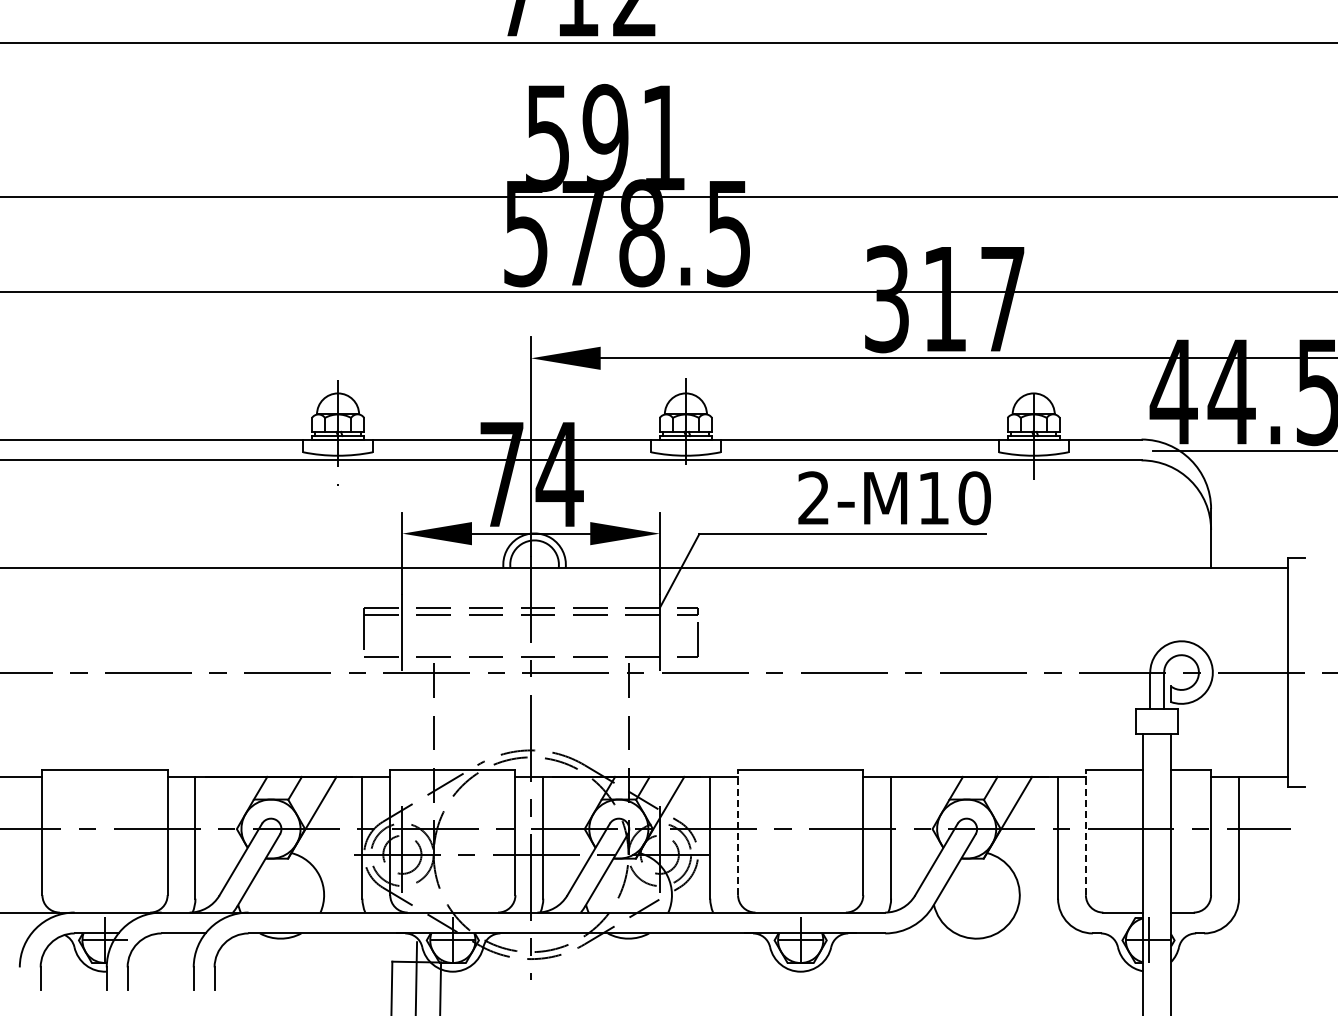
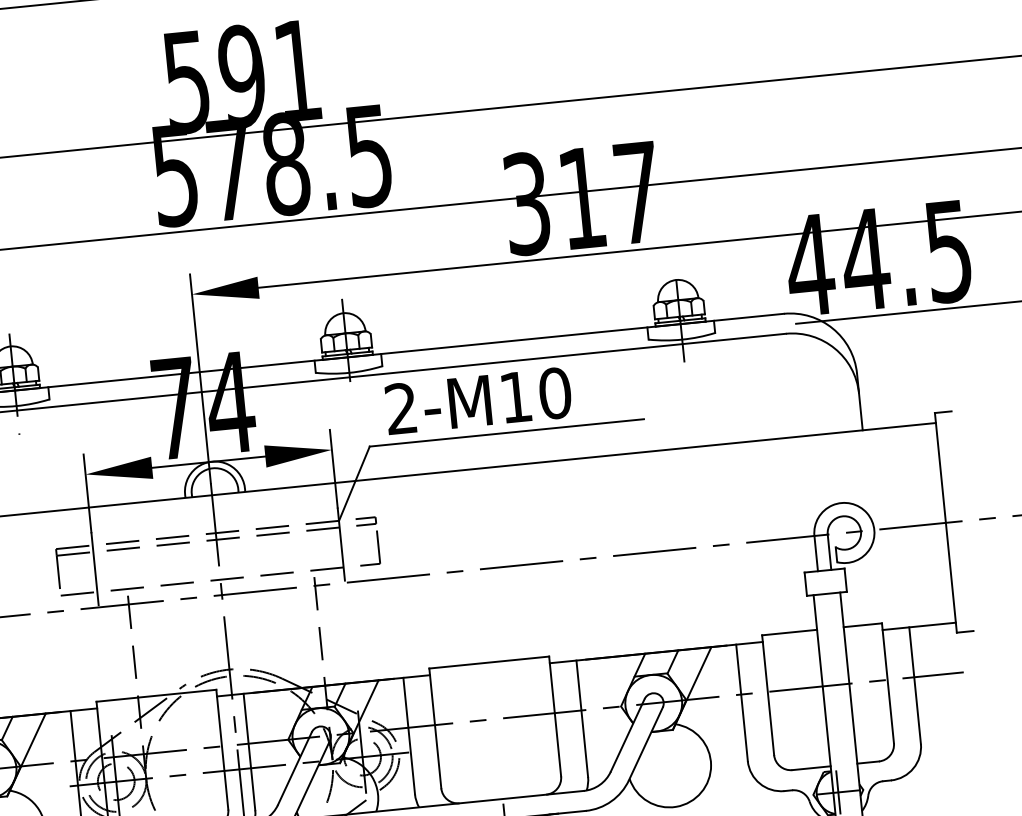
text: (894, 498) -> (478, 401), moved
line: (738, 832) -> (435, 728), dashed -> solid
line: (1085, 832) -> (767, 695), dashed -> solid

